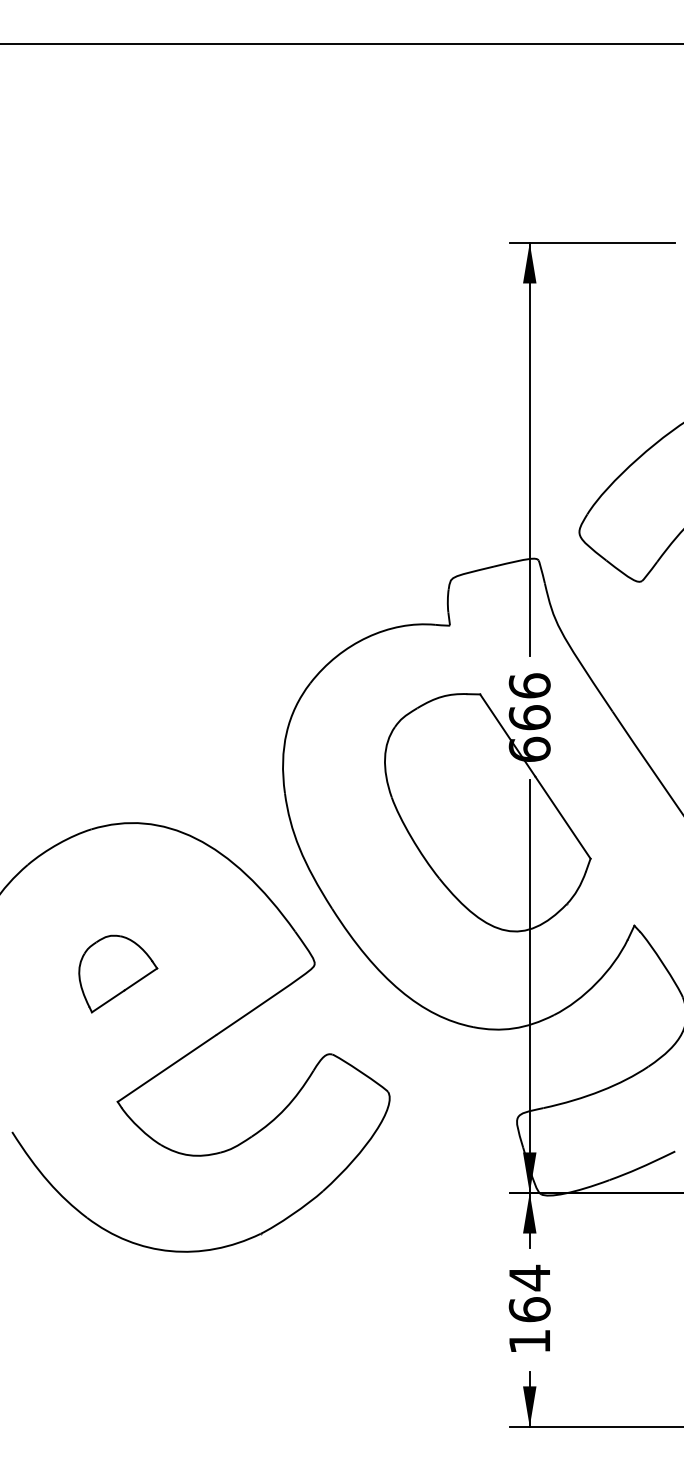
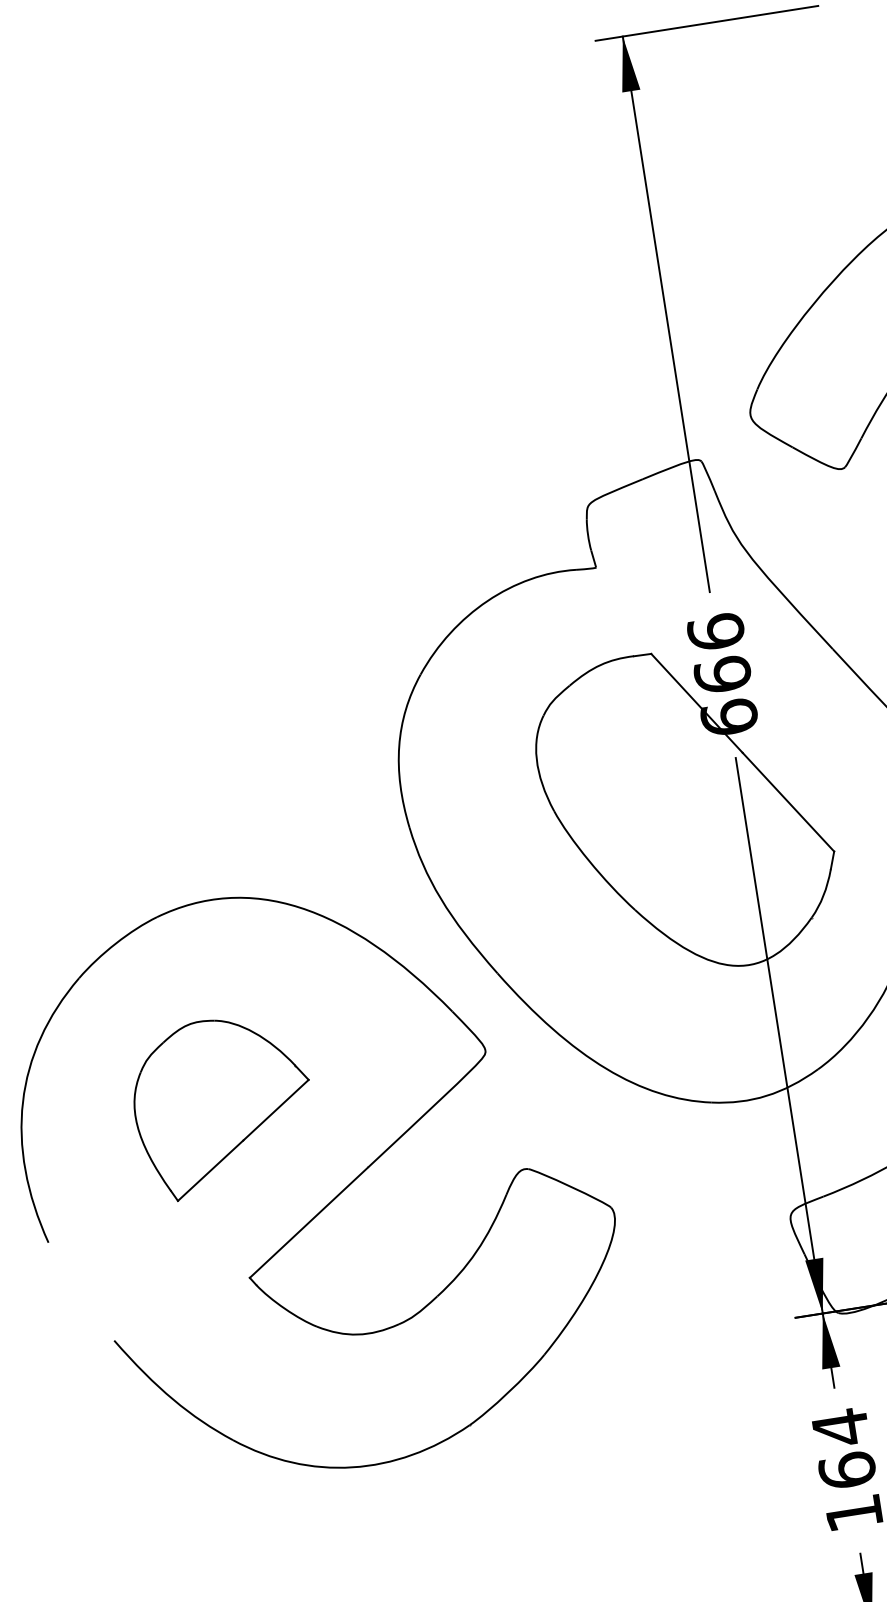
part: (118, 973) -> (223, 1105), size x1.67

